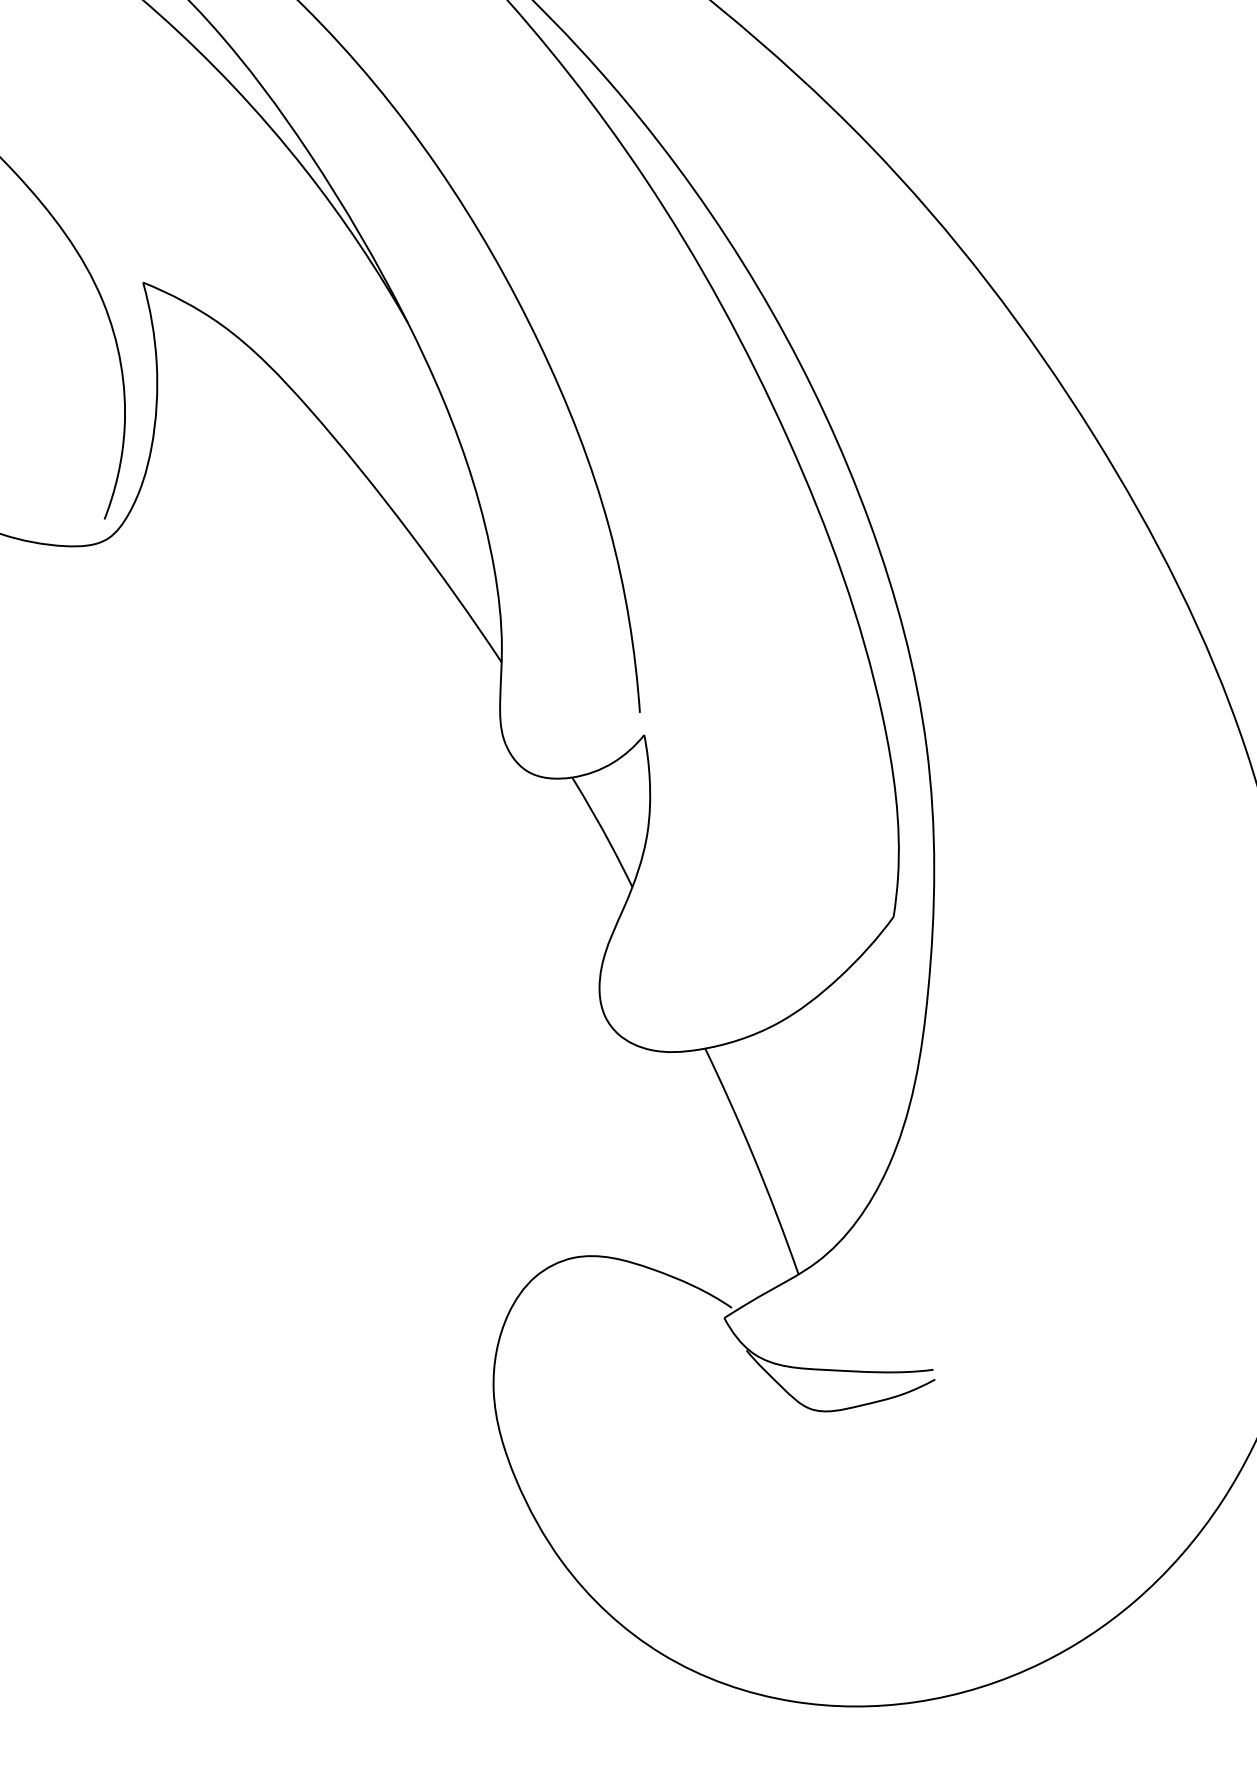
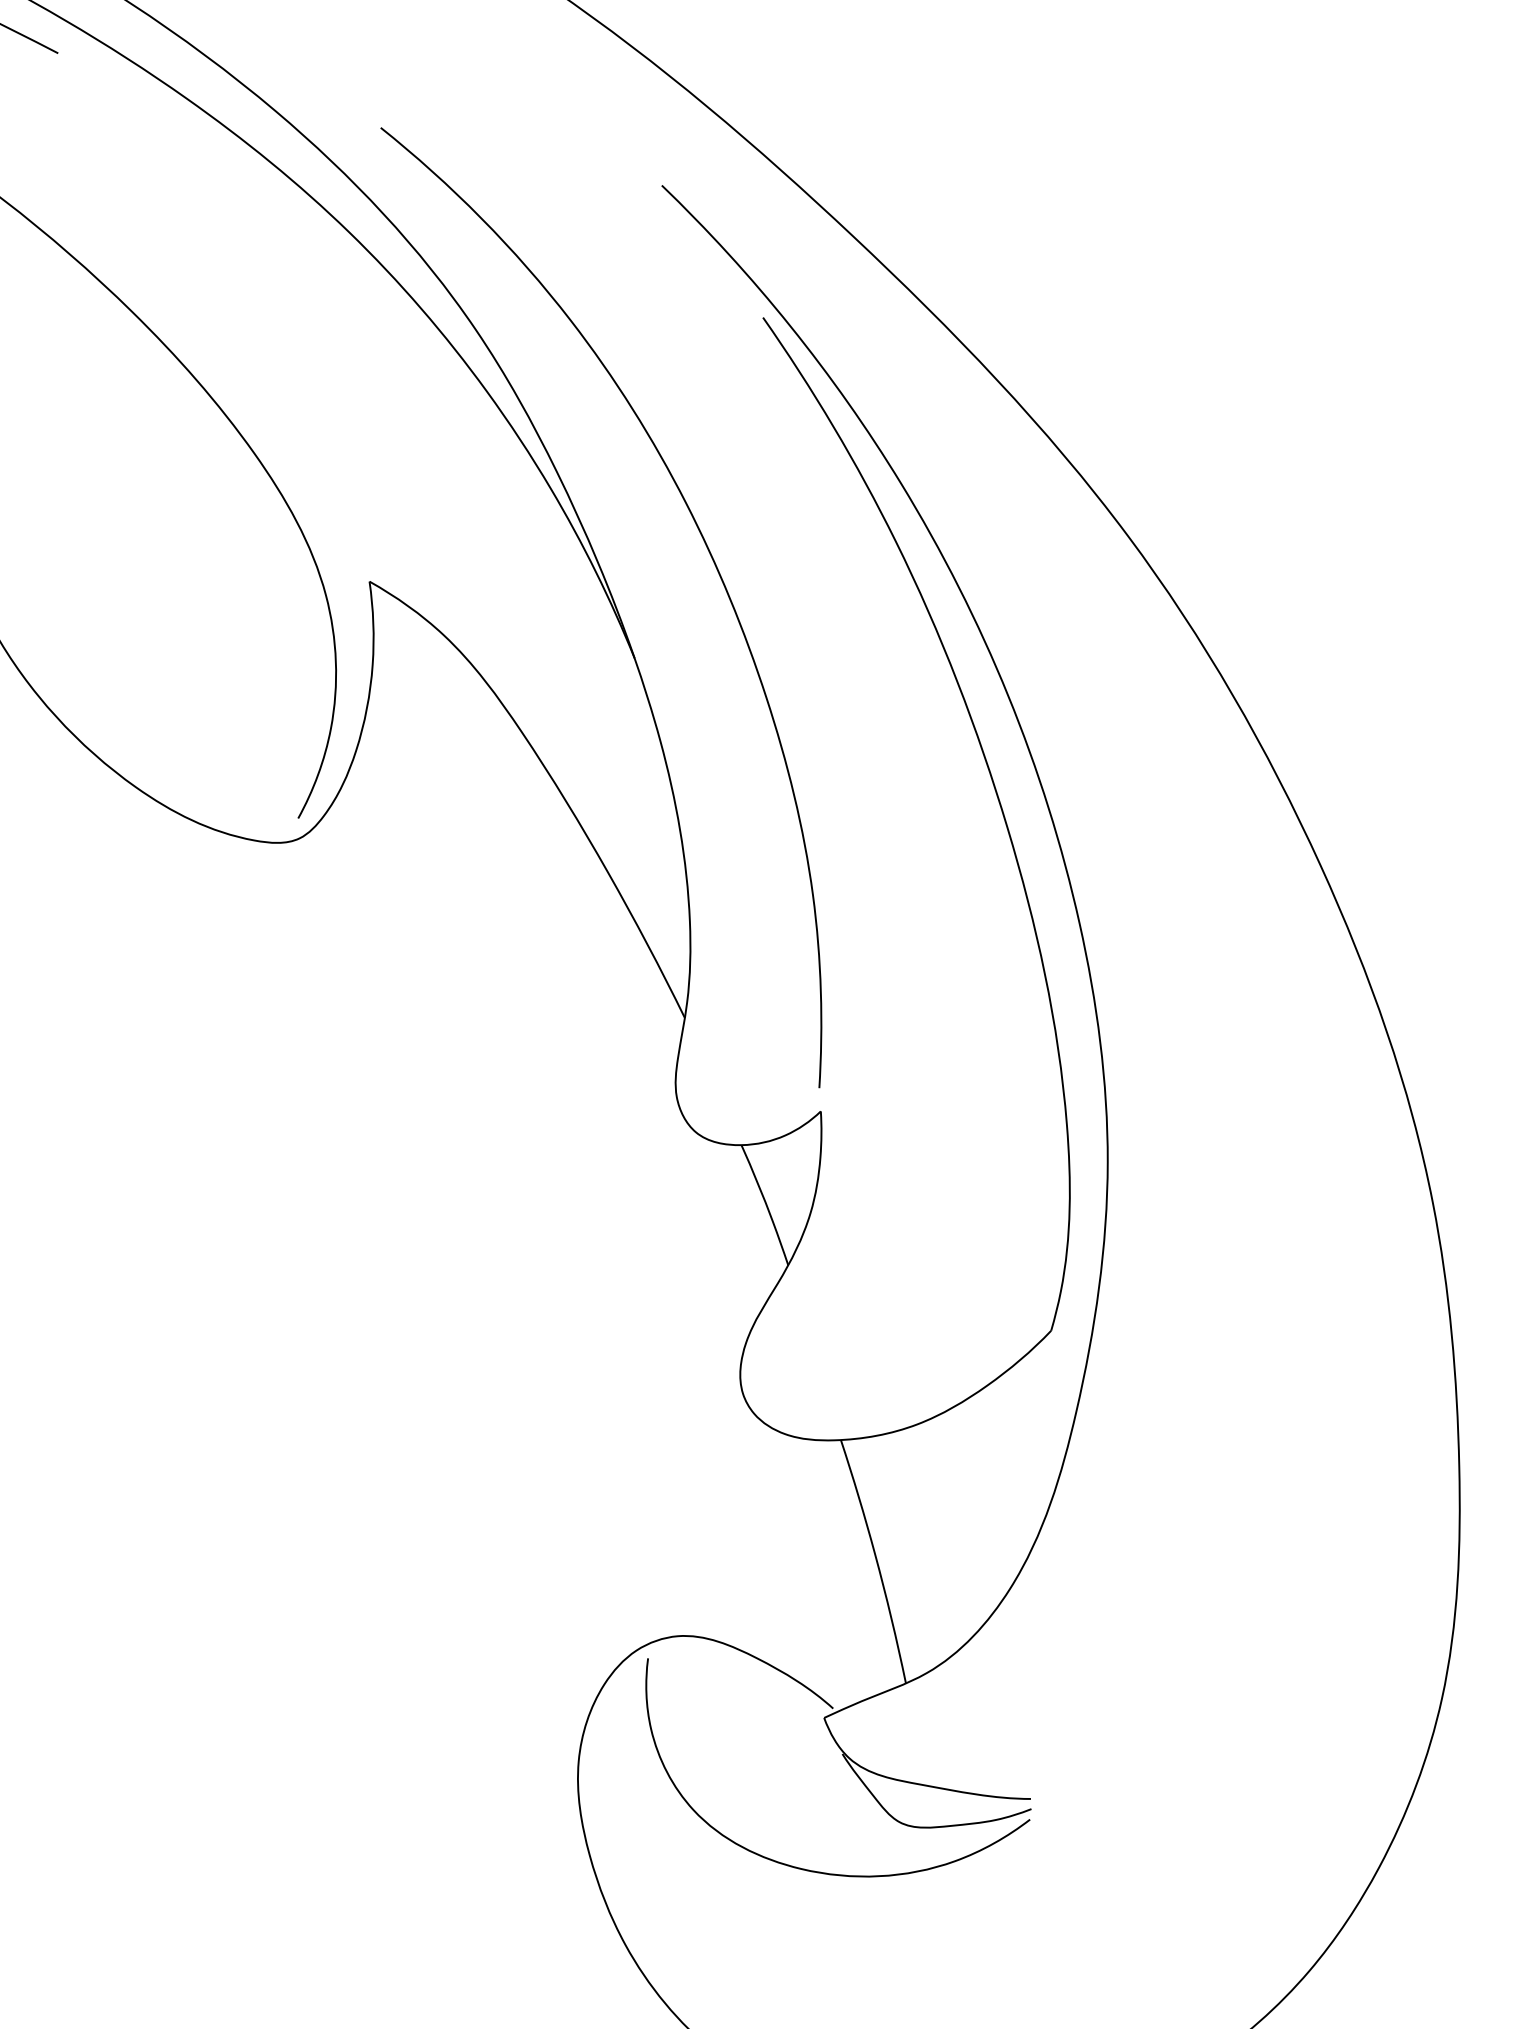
curve: (740, 1466) -> (820, 1871), added

